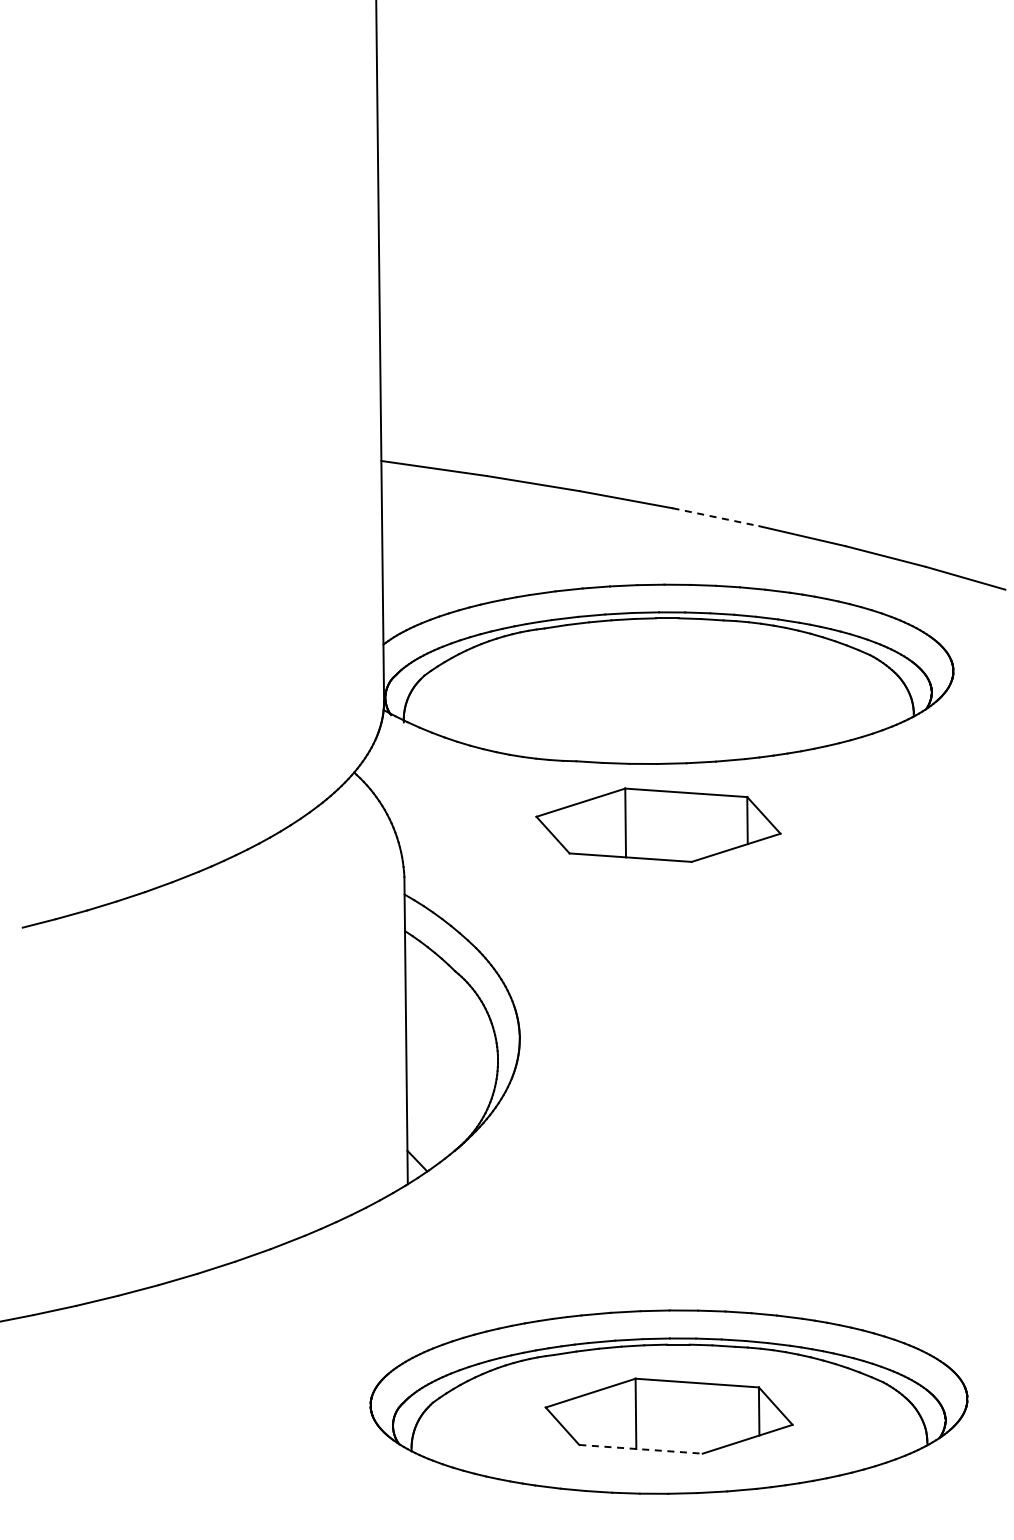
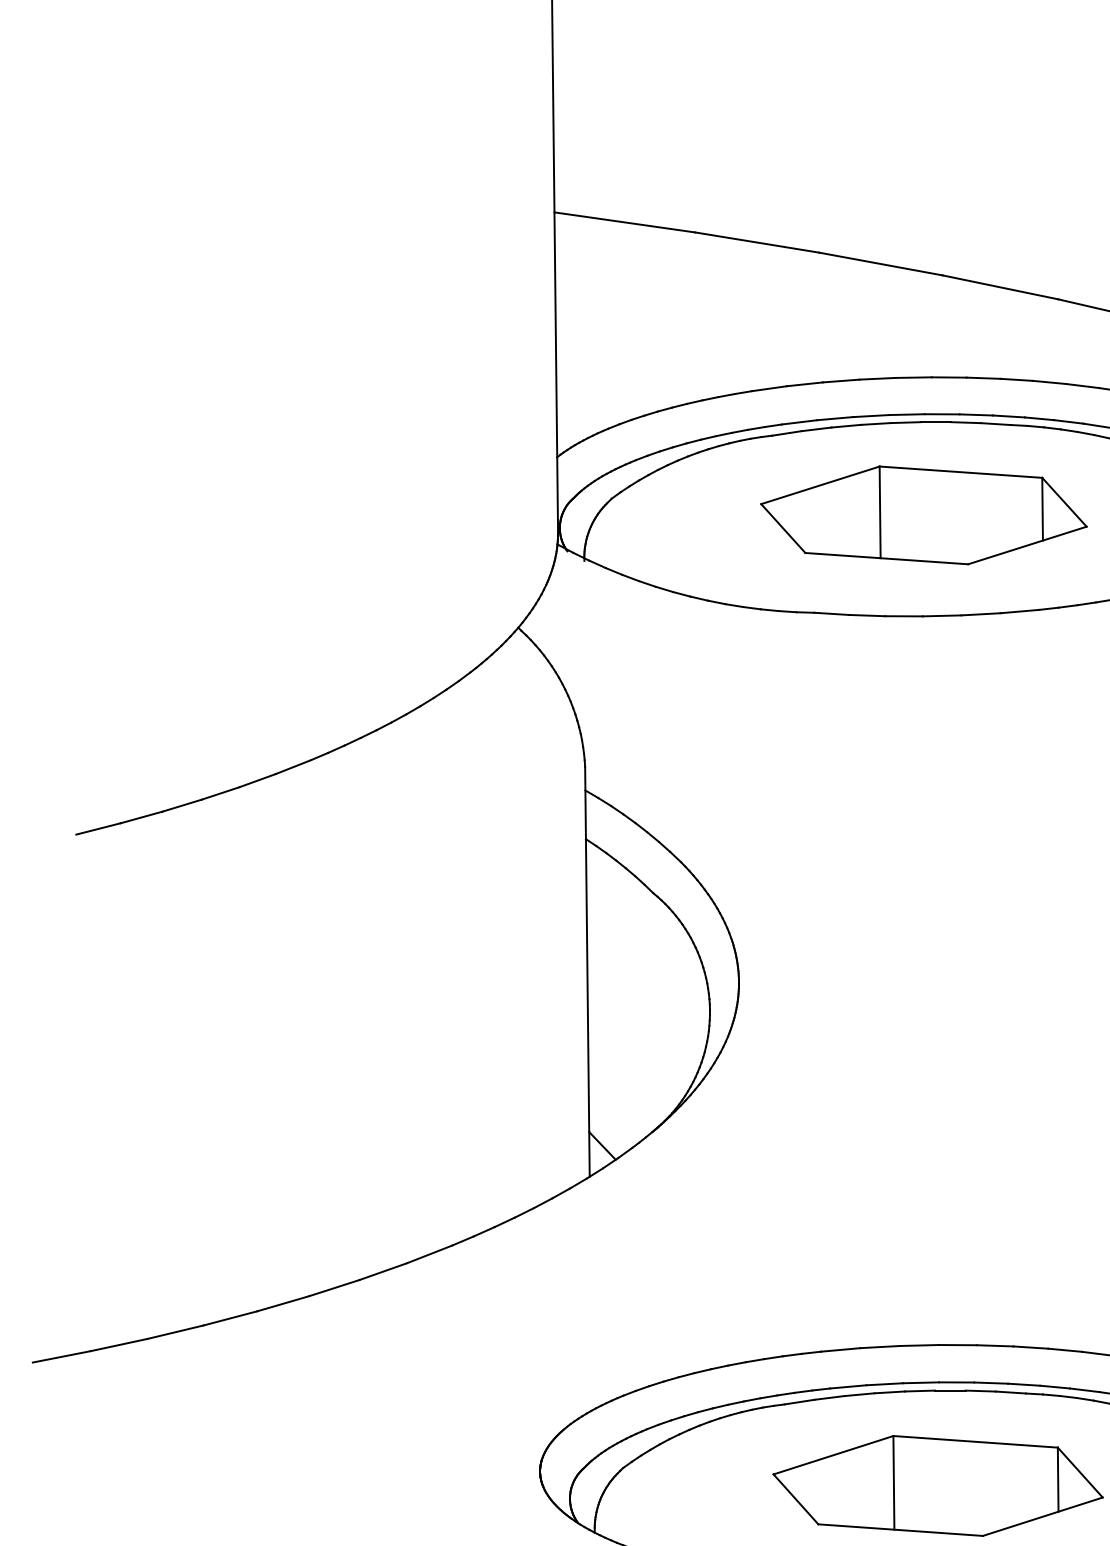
line: (716, 517) -> (1001, 287), dashed -> solid
part: (658, 824) -> (923, 514), moved
line: (641, 1449) -> (901, 1530), dashed -> solid

